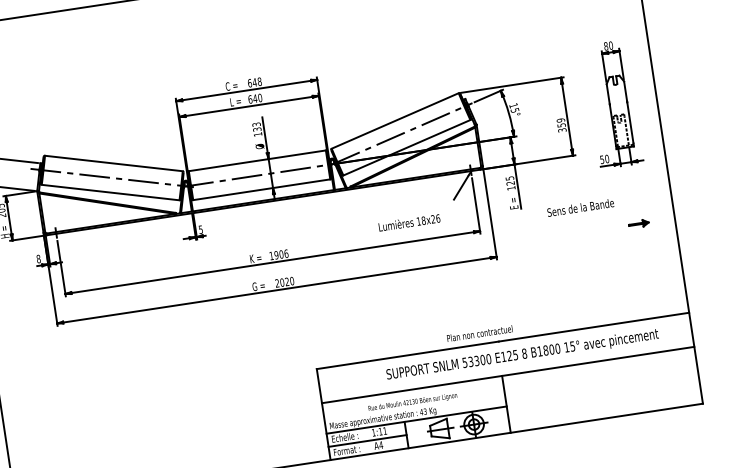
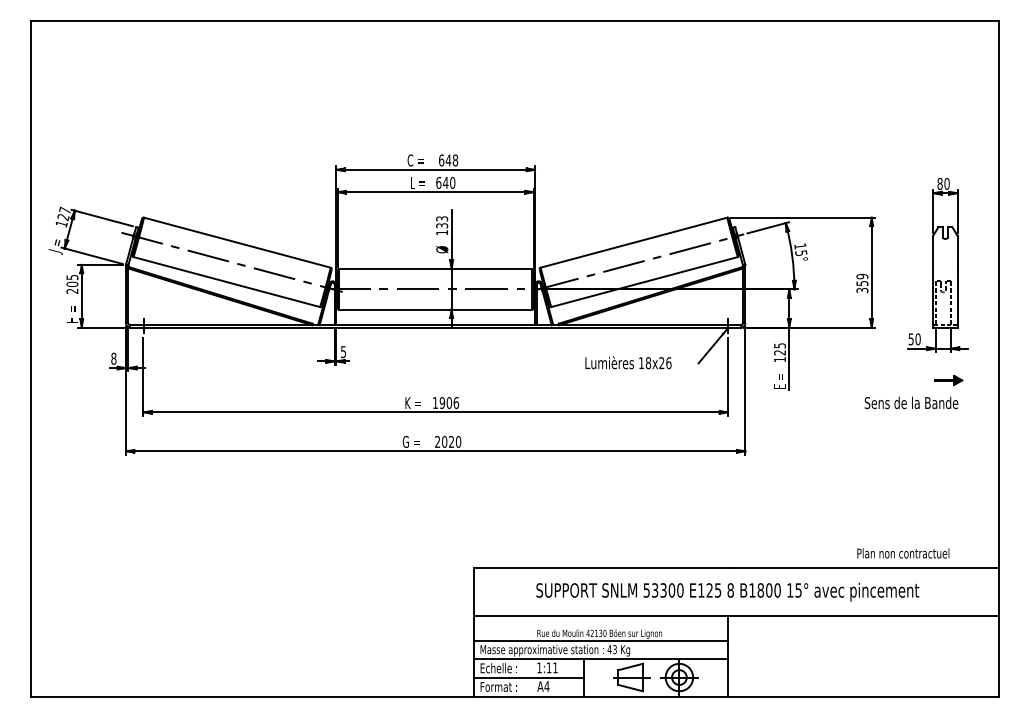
text: (580, 207) -> (911, 402), moved
text: (409, 222) -> (628, 362), moved
part: (638, 223) -> (948, 379), moved
text: (480, 333) -> (903, 553), moved
text: (522, 354) -> (727, 591), moved
line: (414, 406) -> (601, 640), added

